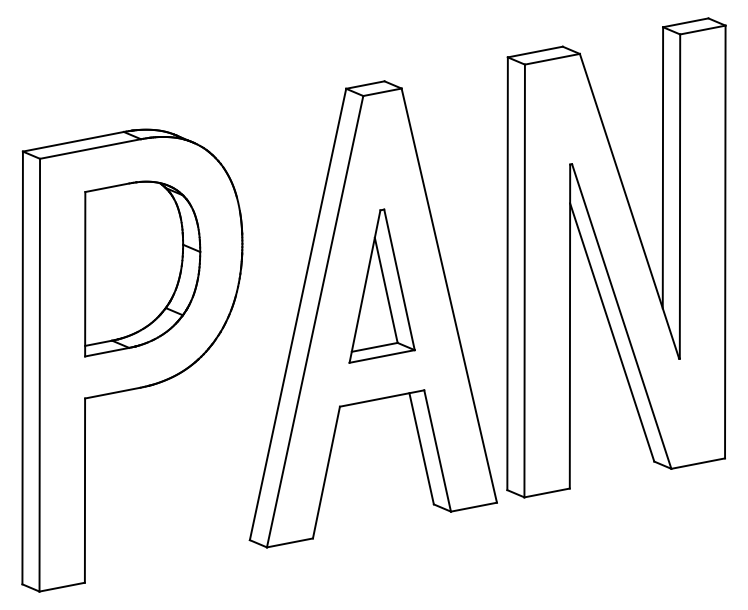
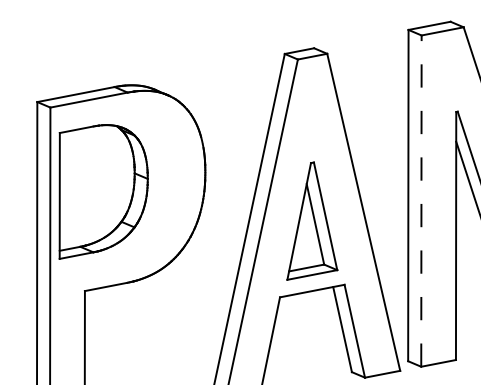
part: (142, 268) -> (103, 191), moved
line: (524, 280) -> (421, 200), solid -> dashed
part: (381, 285) -> (311, 220), moved

